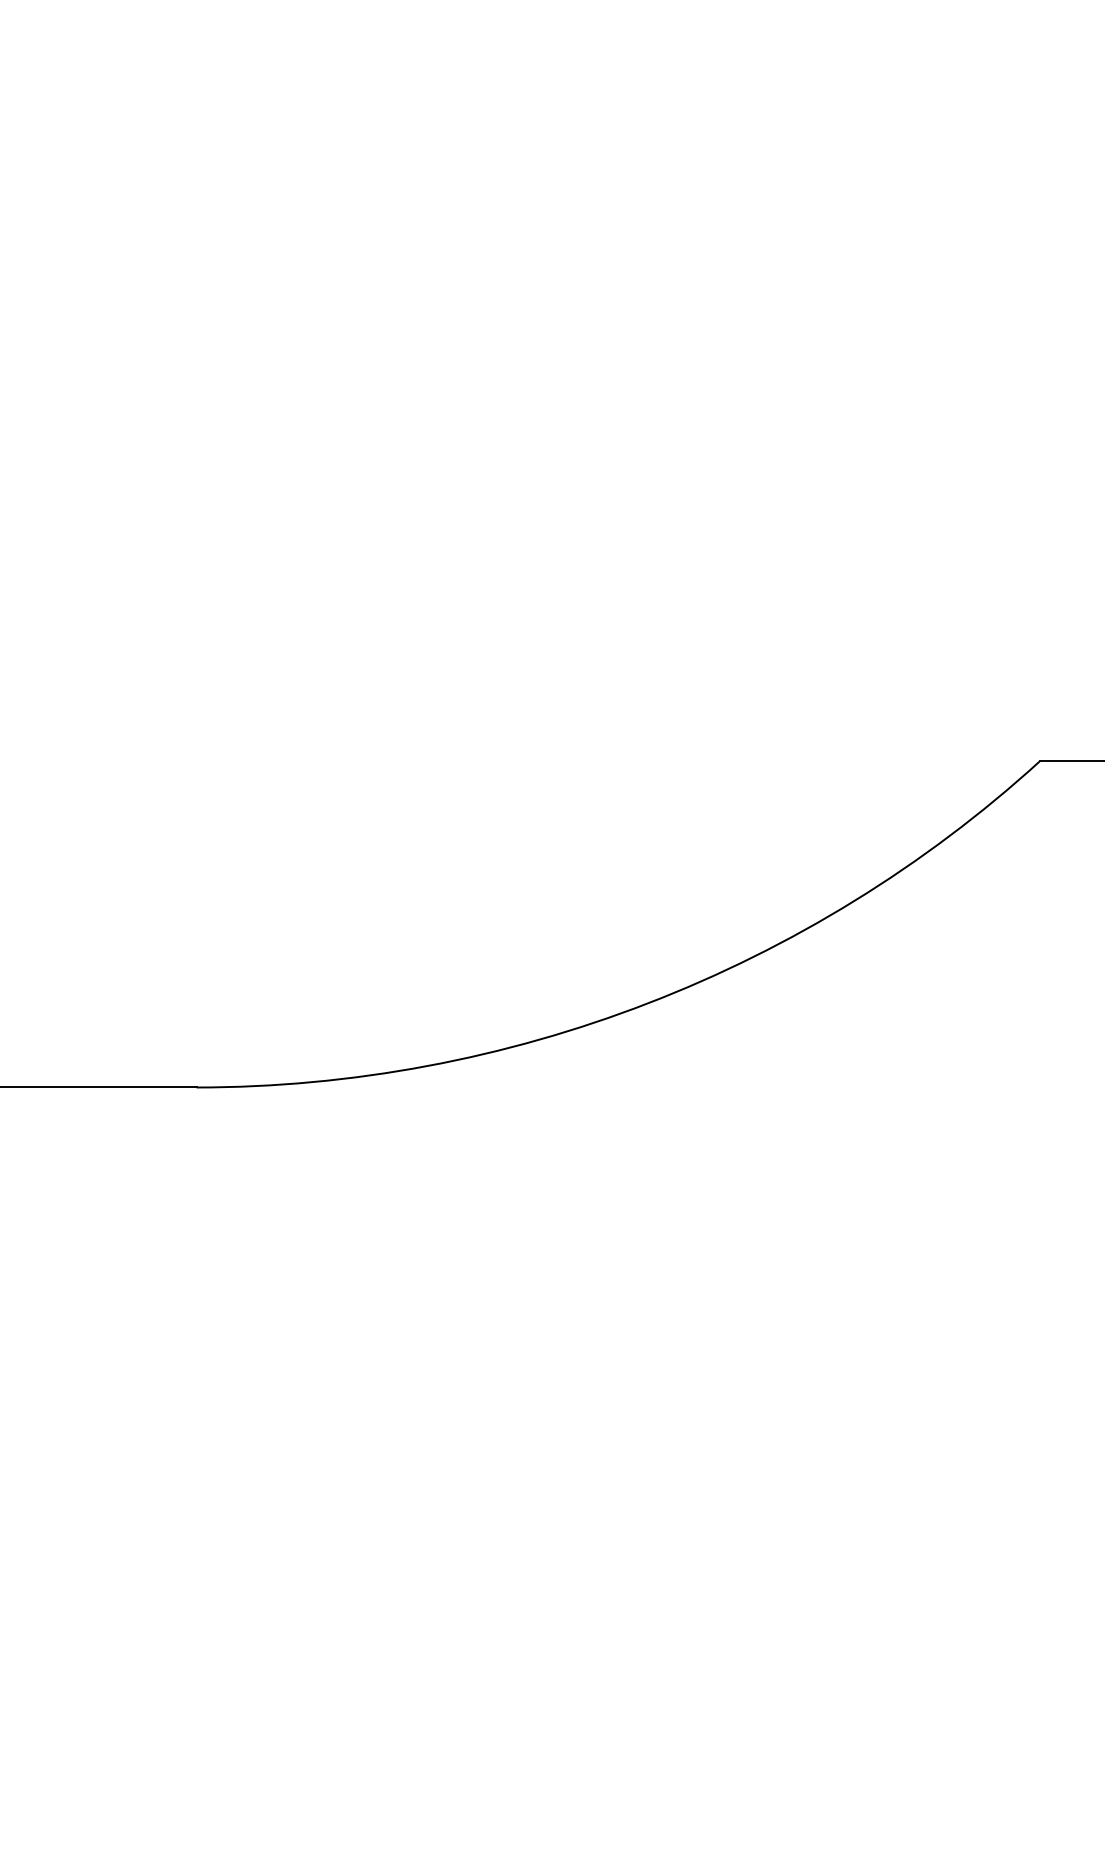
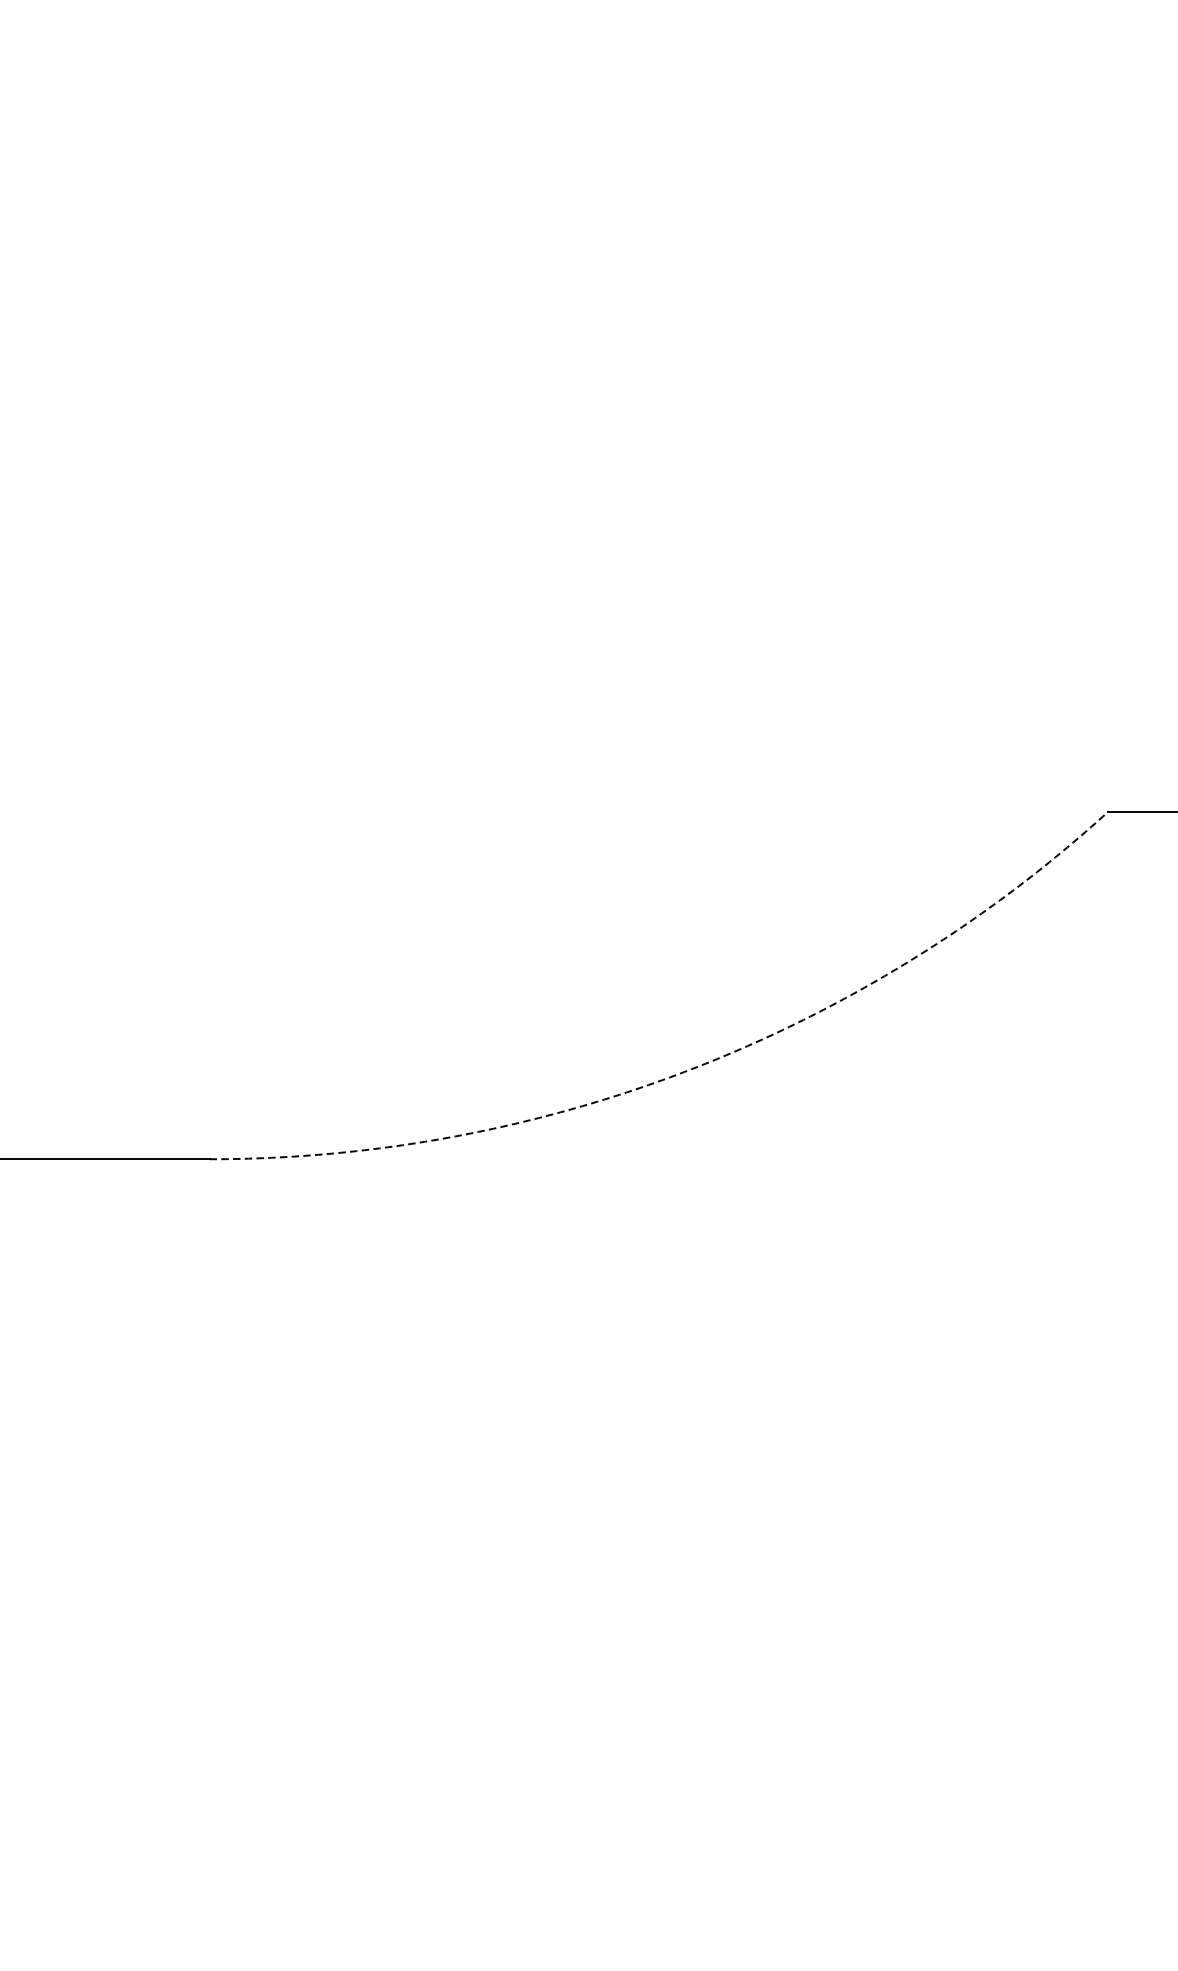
arc: (648, 1003) -> (691, 1069), solid -> dashed

